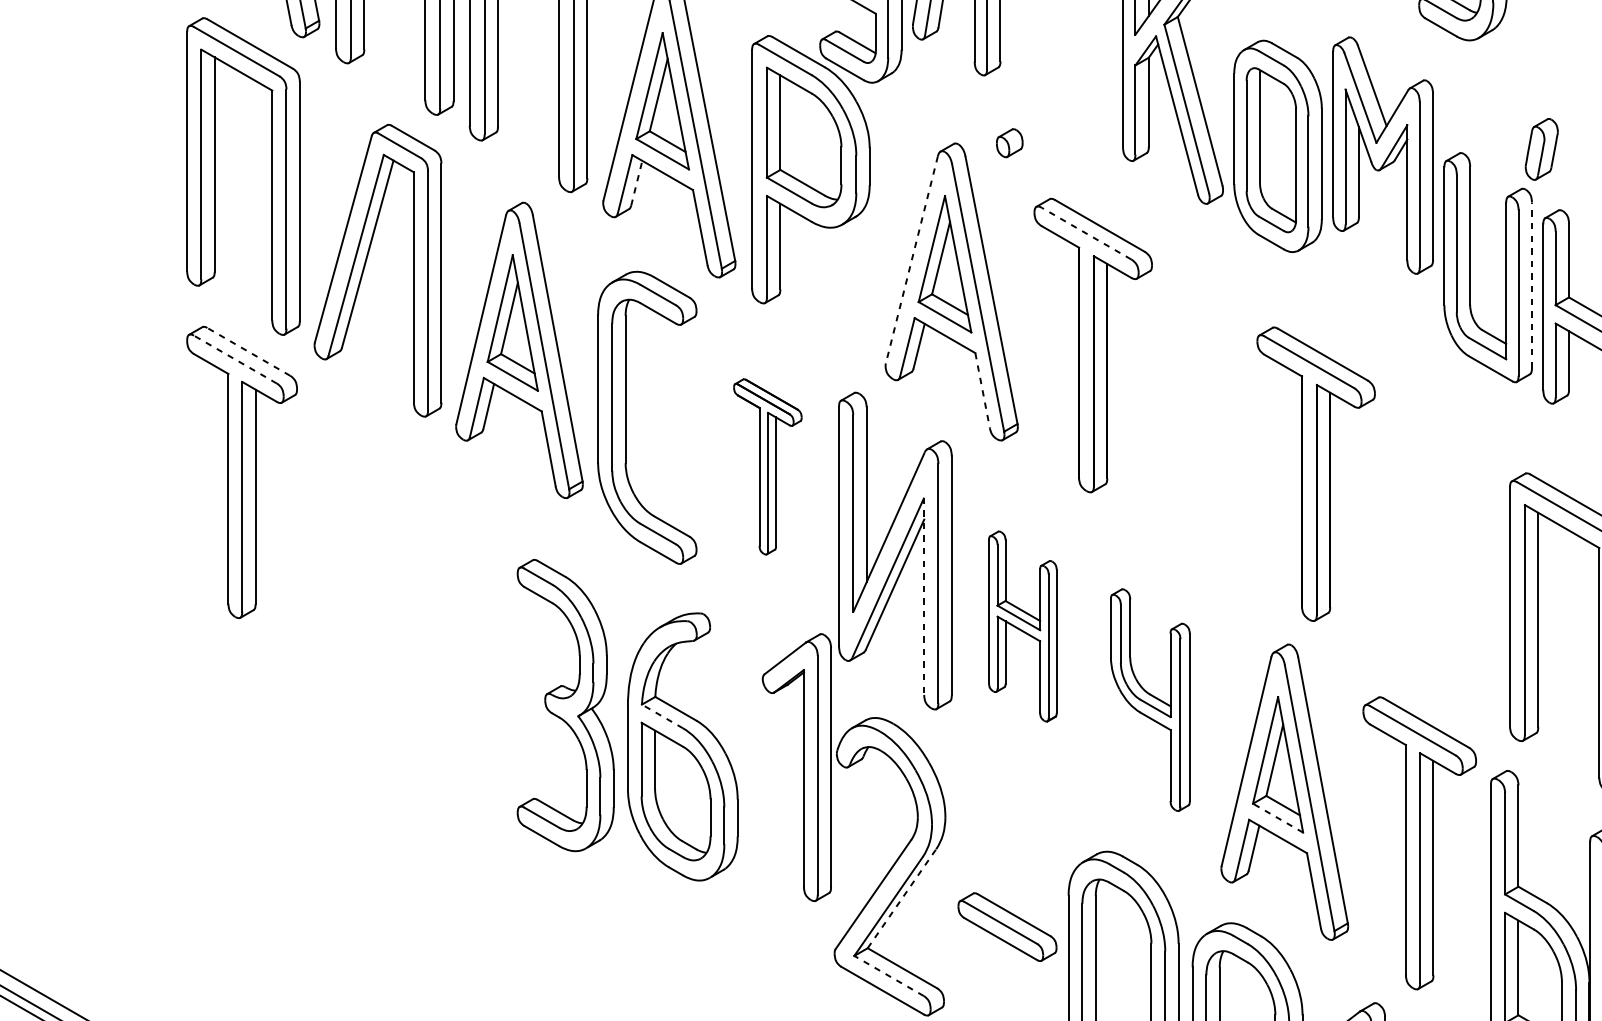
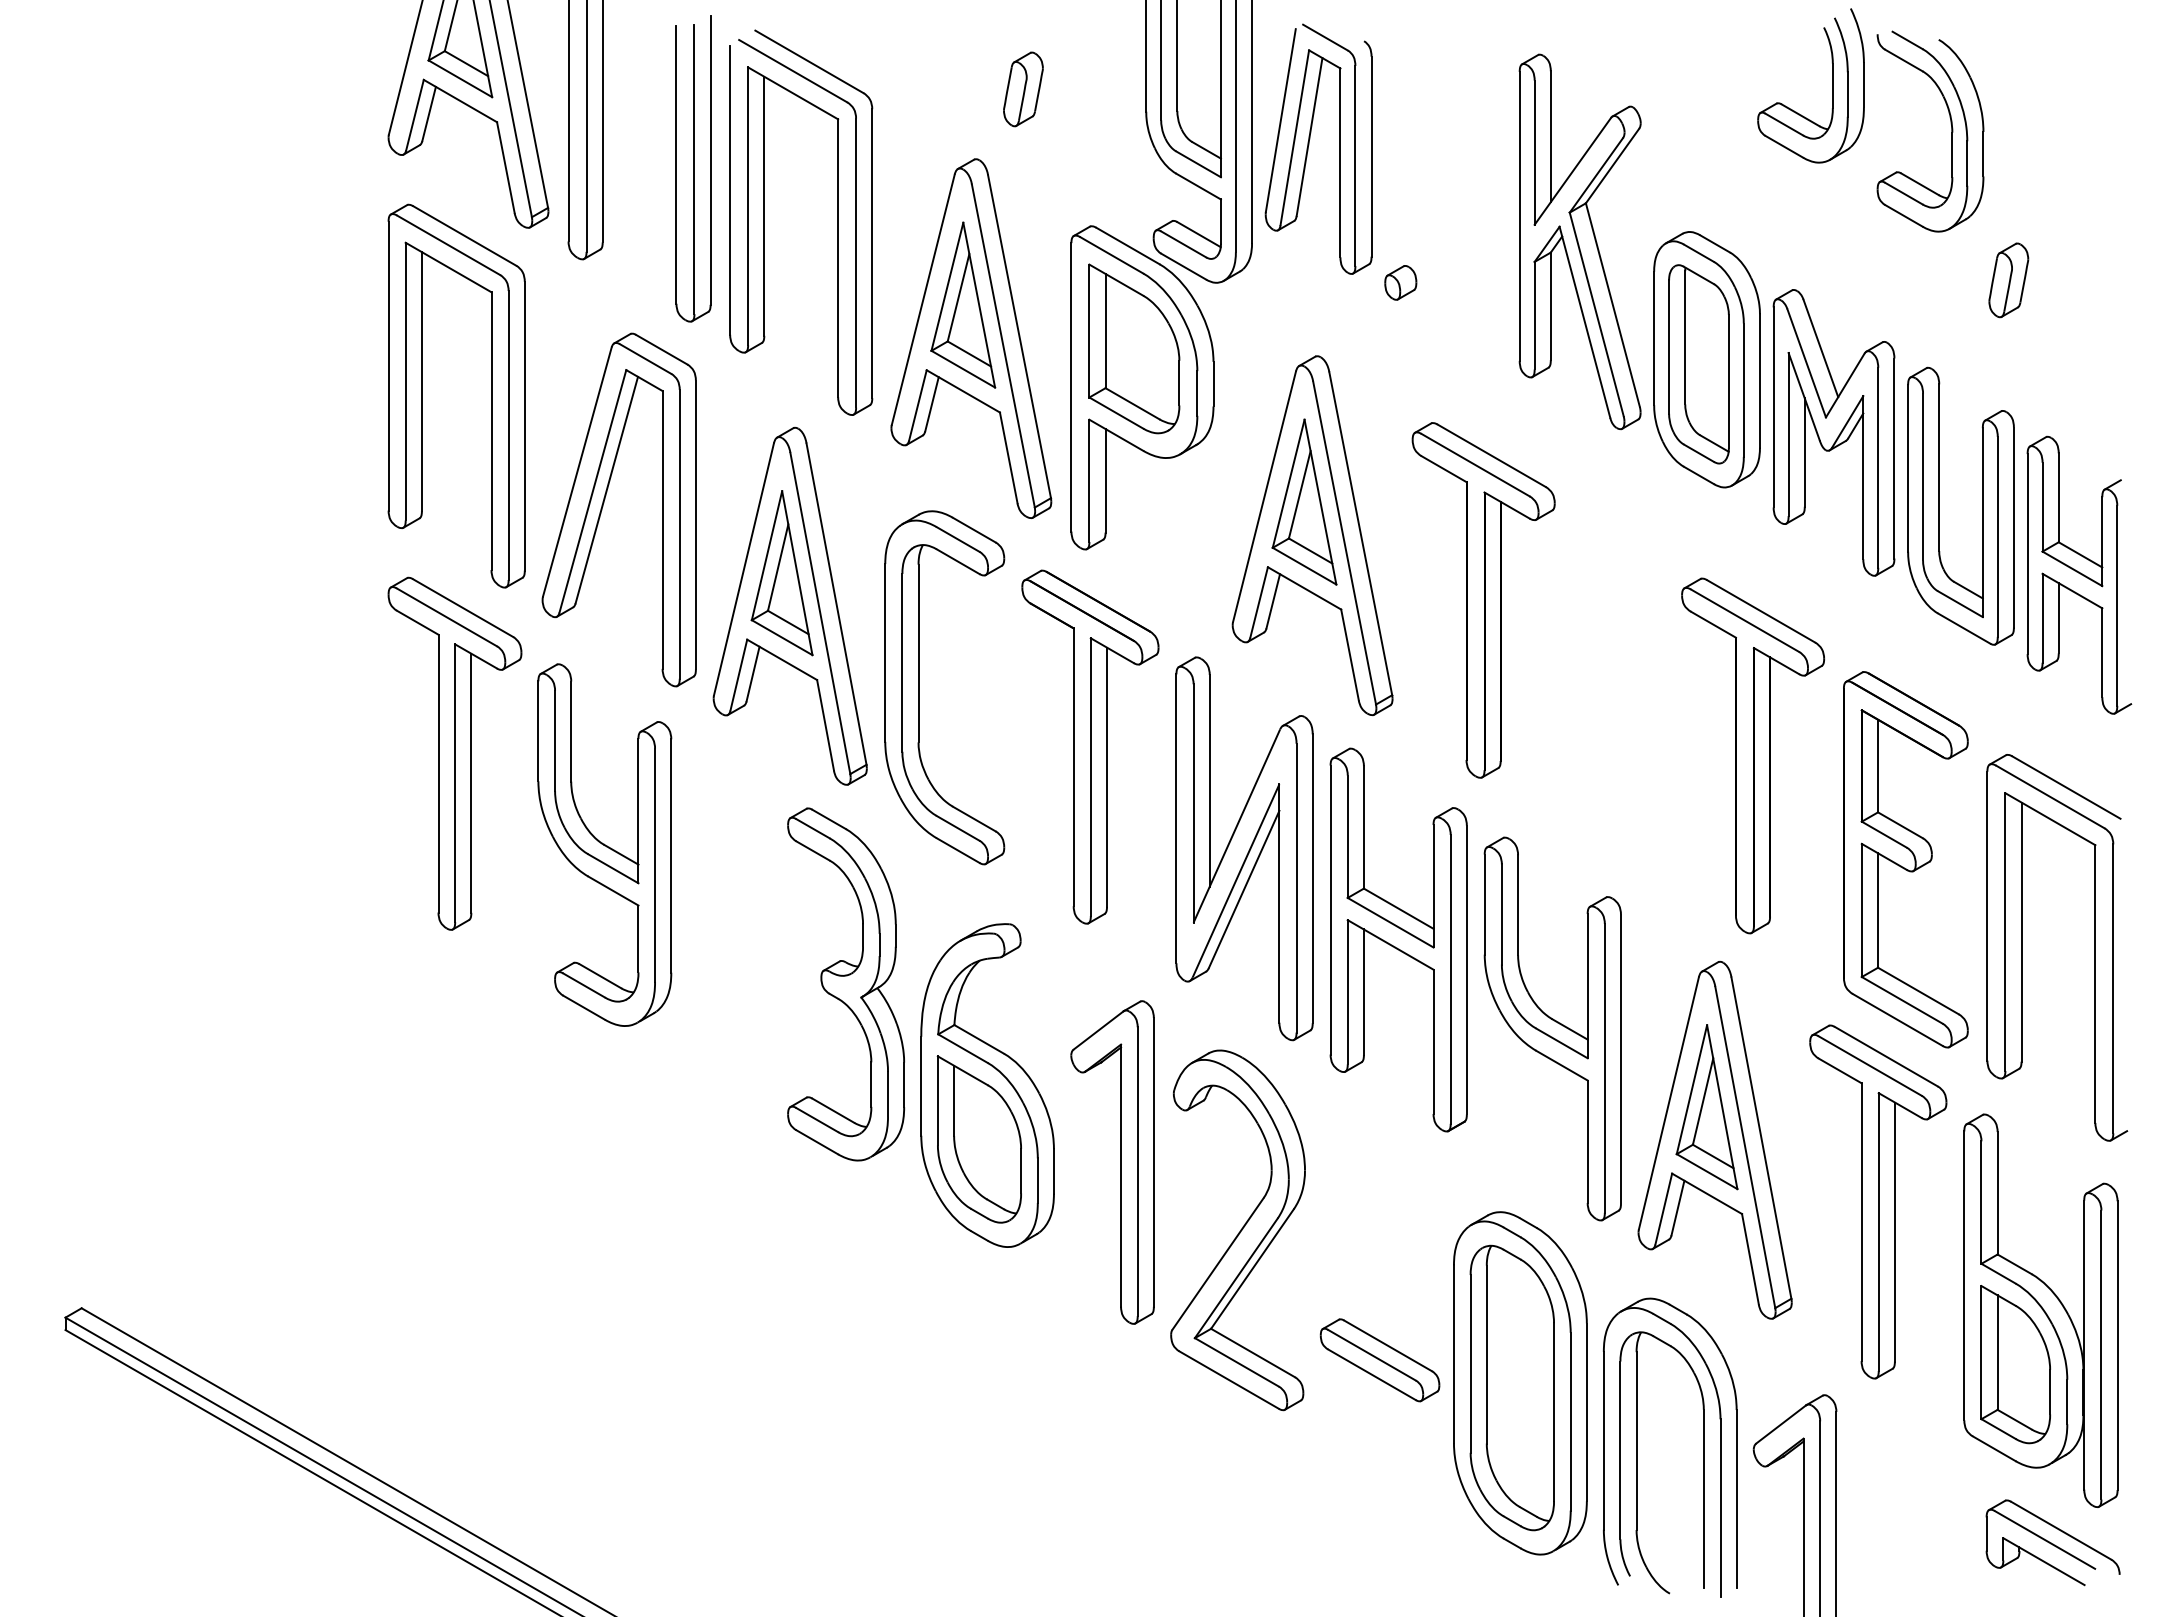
part: (1009, 142) -> (1400, 282), moved
part: (1541, 149) -> (2008, 280), moved
part: (1382, 155) -> (1833, 432), moved
line: (637, 183) -> (932, 404), dashed -> solid
line: (1086, 233) -> (1475, 464), dashed -> solid
line: (911, 260) -> (1264, 497), dashed -> solid
line: (1531, 285) -> (2013, 527), dashed -> solid
line: (249, 352) -> (463, 608), dashed -> solid
line: (235, 359) -> (446, 617), dashed -> solid
line: (983, 391) -> (1350, 655), dashed -> solid
part: (767, 466) -> (1090, 746), size x1.67
part: (365, 547) -> (604, 844), added
part: (1442, 559) -> (1905, 859), added
line: (924, 596) -> (1279, 903), dashed -> solid
part: (1022, 626) -> (1398, 939), size x1.67
part: (1150, 699) -> (1552, 1028), size x1.43
part: (565, 705) -> (845, 984), moved
line: (662, 716) -> (963, 1048), dashed -> solid
part: (803, 767) -> (1120, 1162), moved
line: (1278, 818) -> (1707, 1171), dashed -> solid
line: (901, 899) -> (1252, 1269), dashed -> solid
part: (1007, 927) -> (1379, 1360), moved
line: (888, 976) -> (1236, 1362), dashed -> solid

